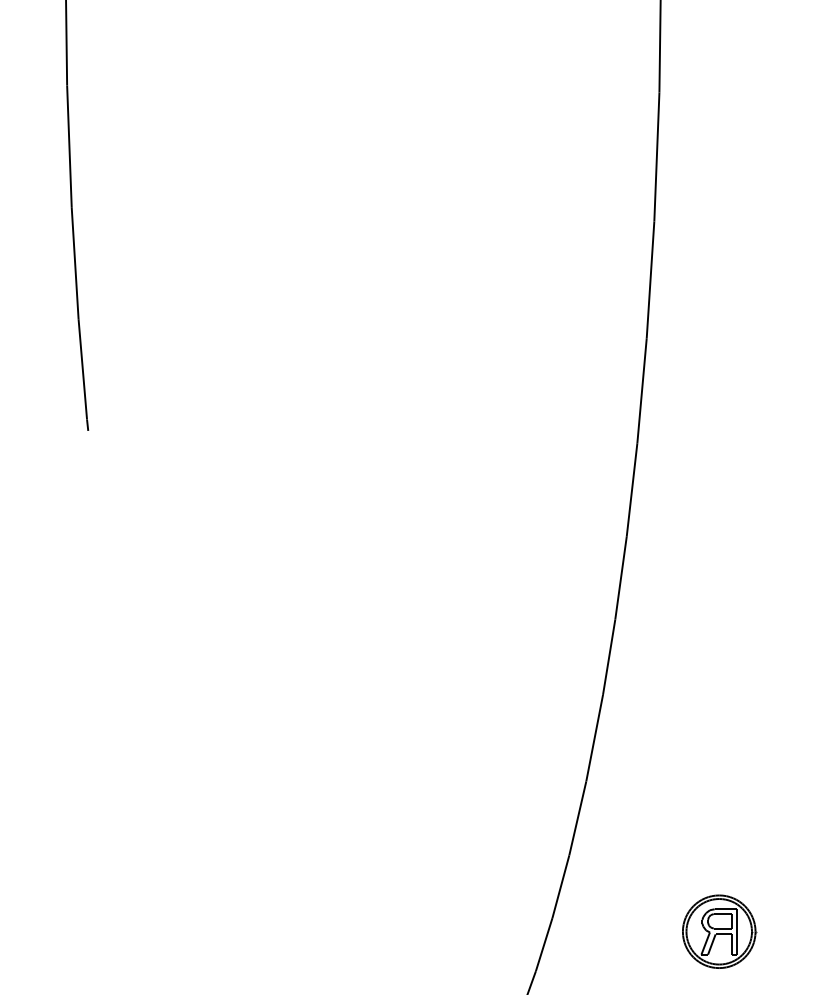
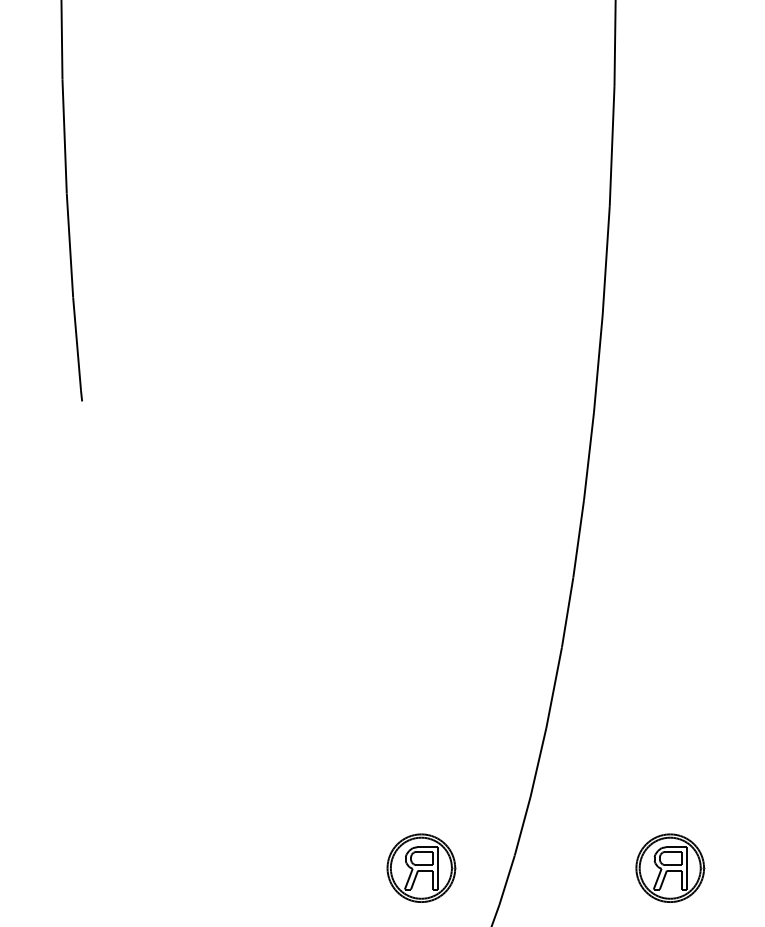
part: (452, 931) -> (421, 867), added

